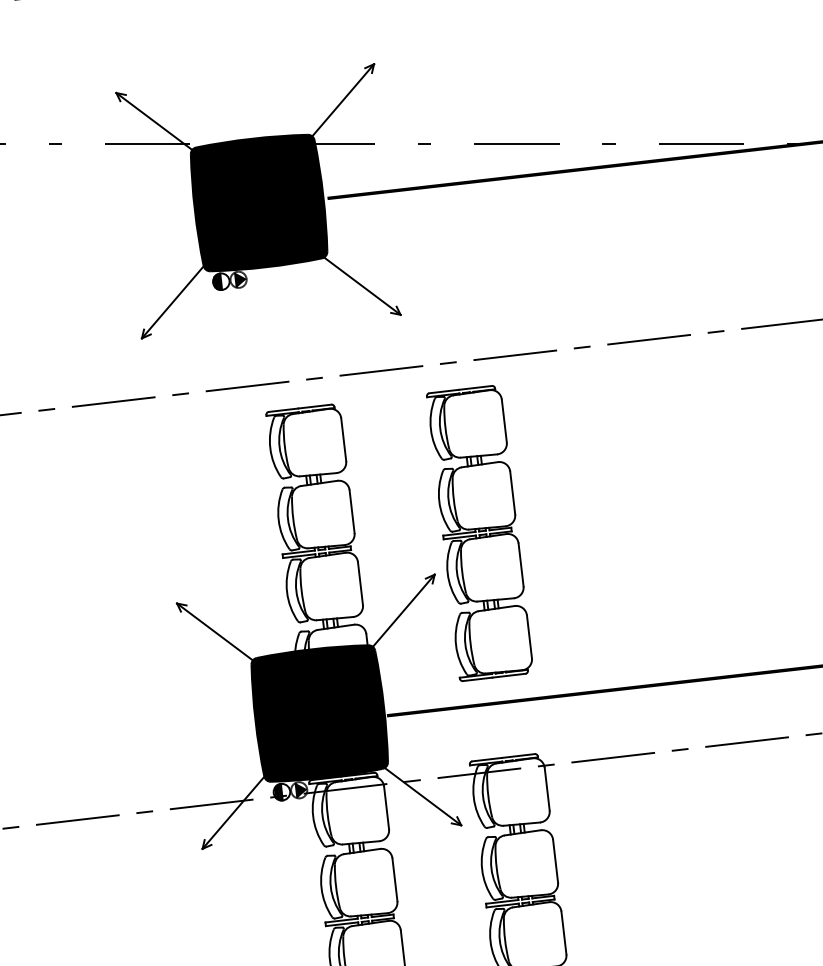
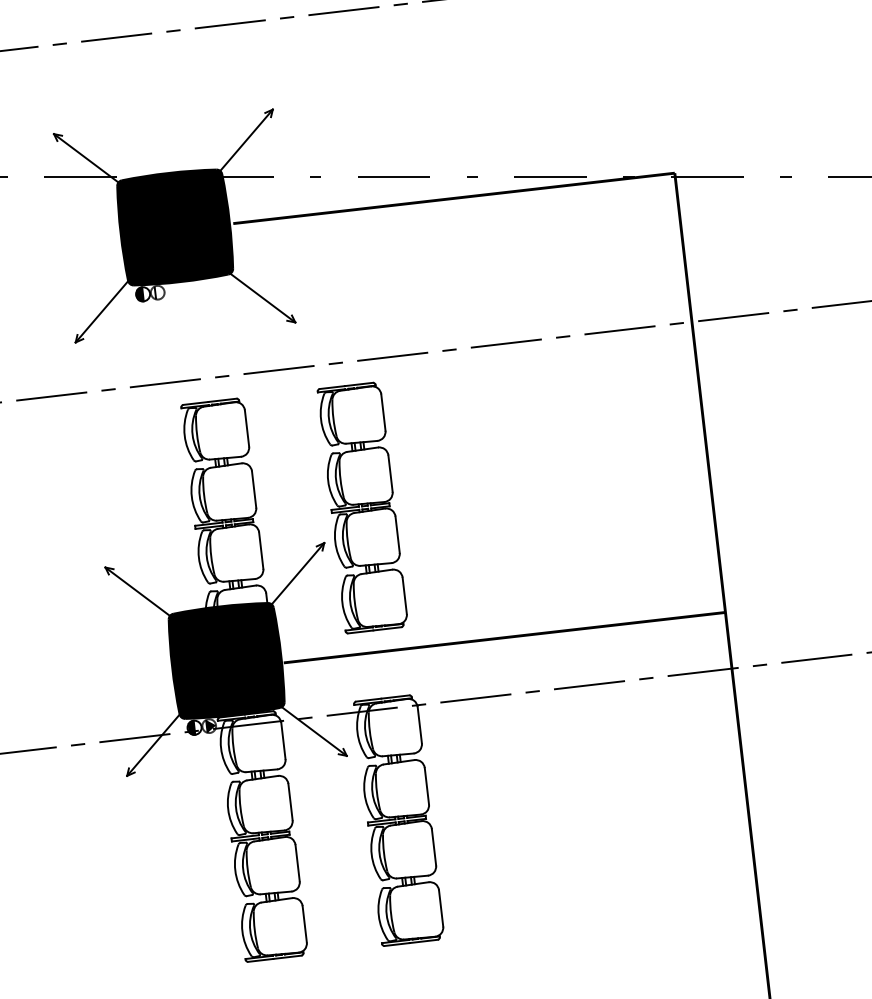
fill: (240, 279) -> (159, 292), removed

